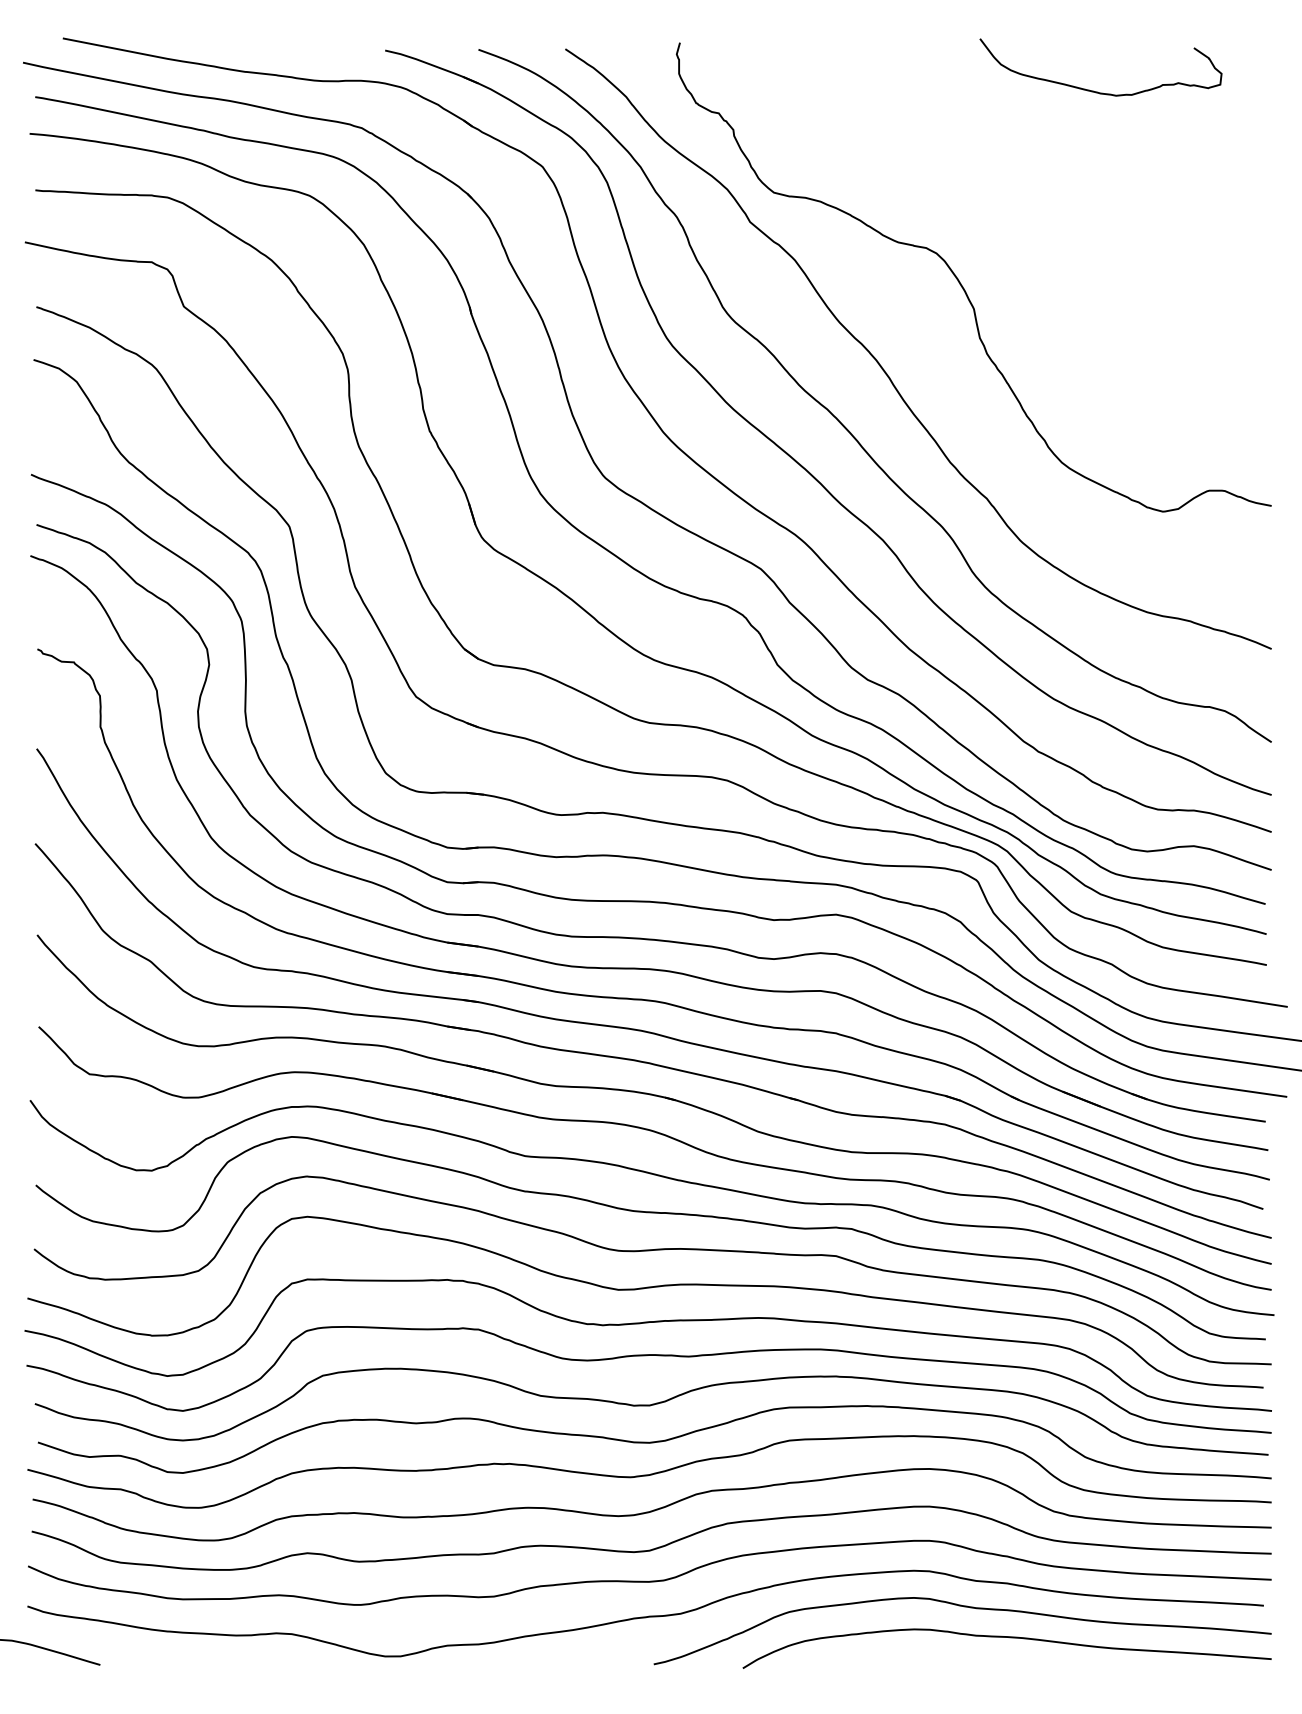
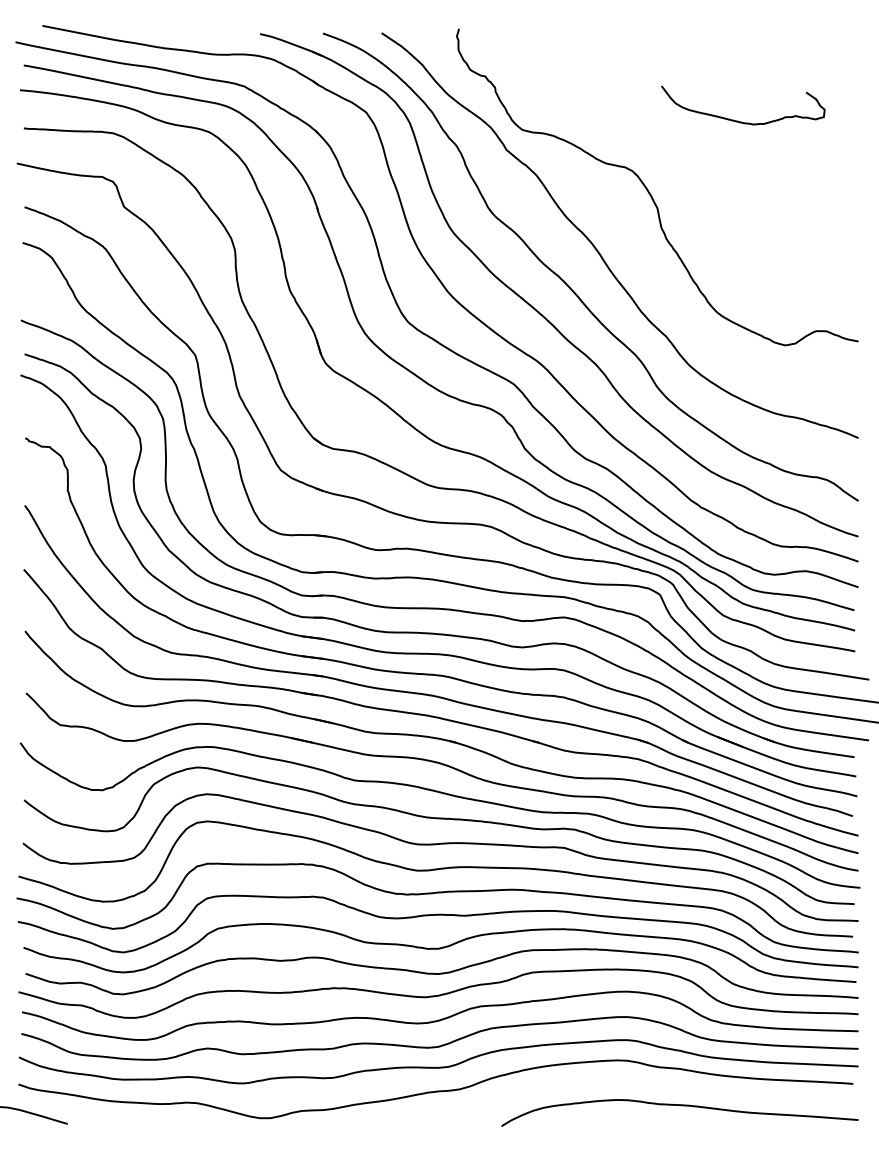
curve: (1098, 91) -> (741, 121), moved
curve: (963, 1607) -> (650, 1085), removed

